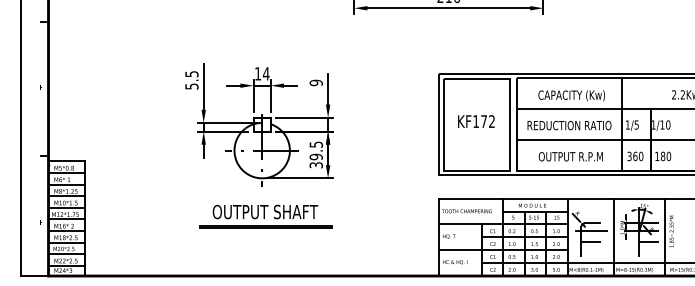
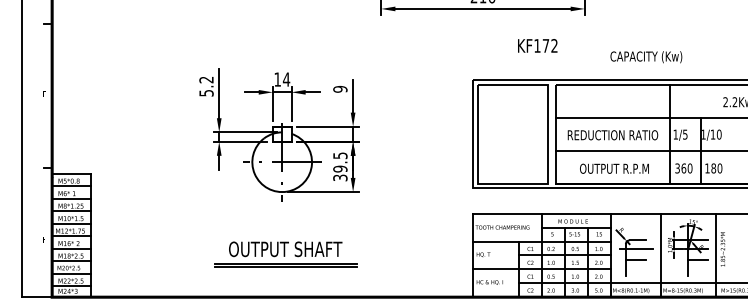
text: (191, 73) -> (206, 79), 5.5 -> 5.2
text: (571, 96) -> (646, 57), moved
text: (476, 121) -> (537, 45), moved
part: (265, 216) -> (285, 254), moved

